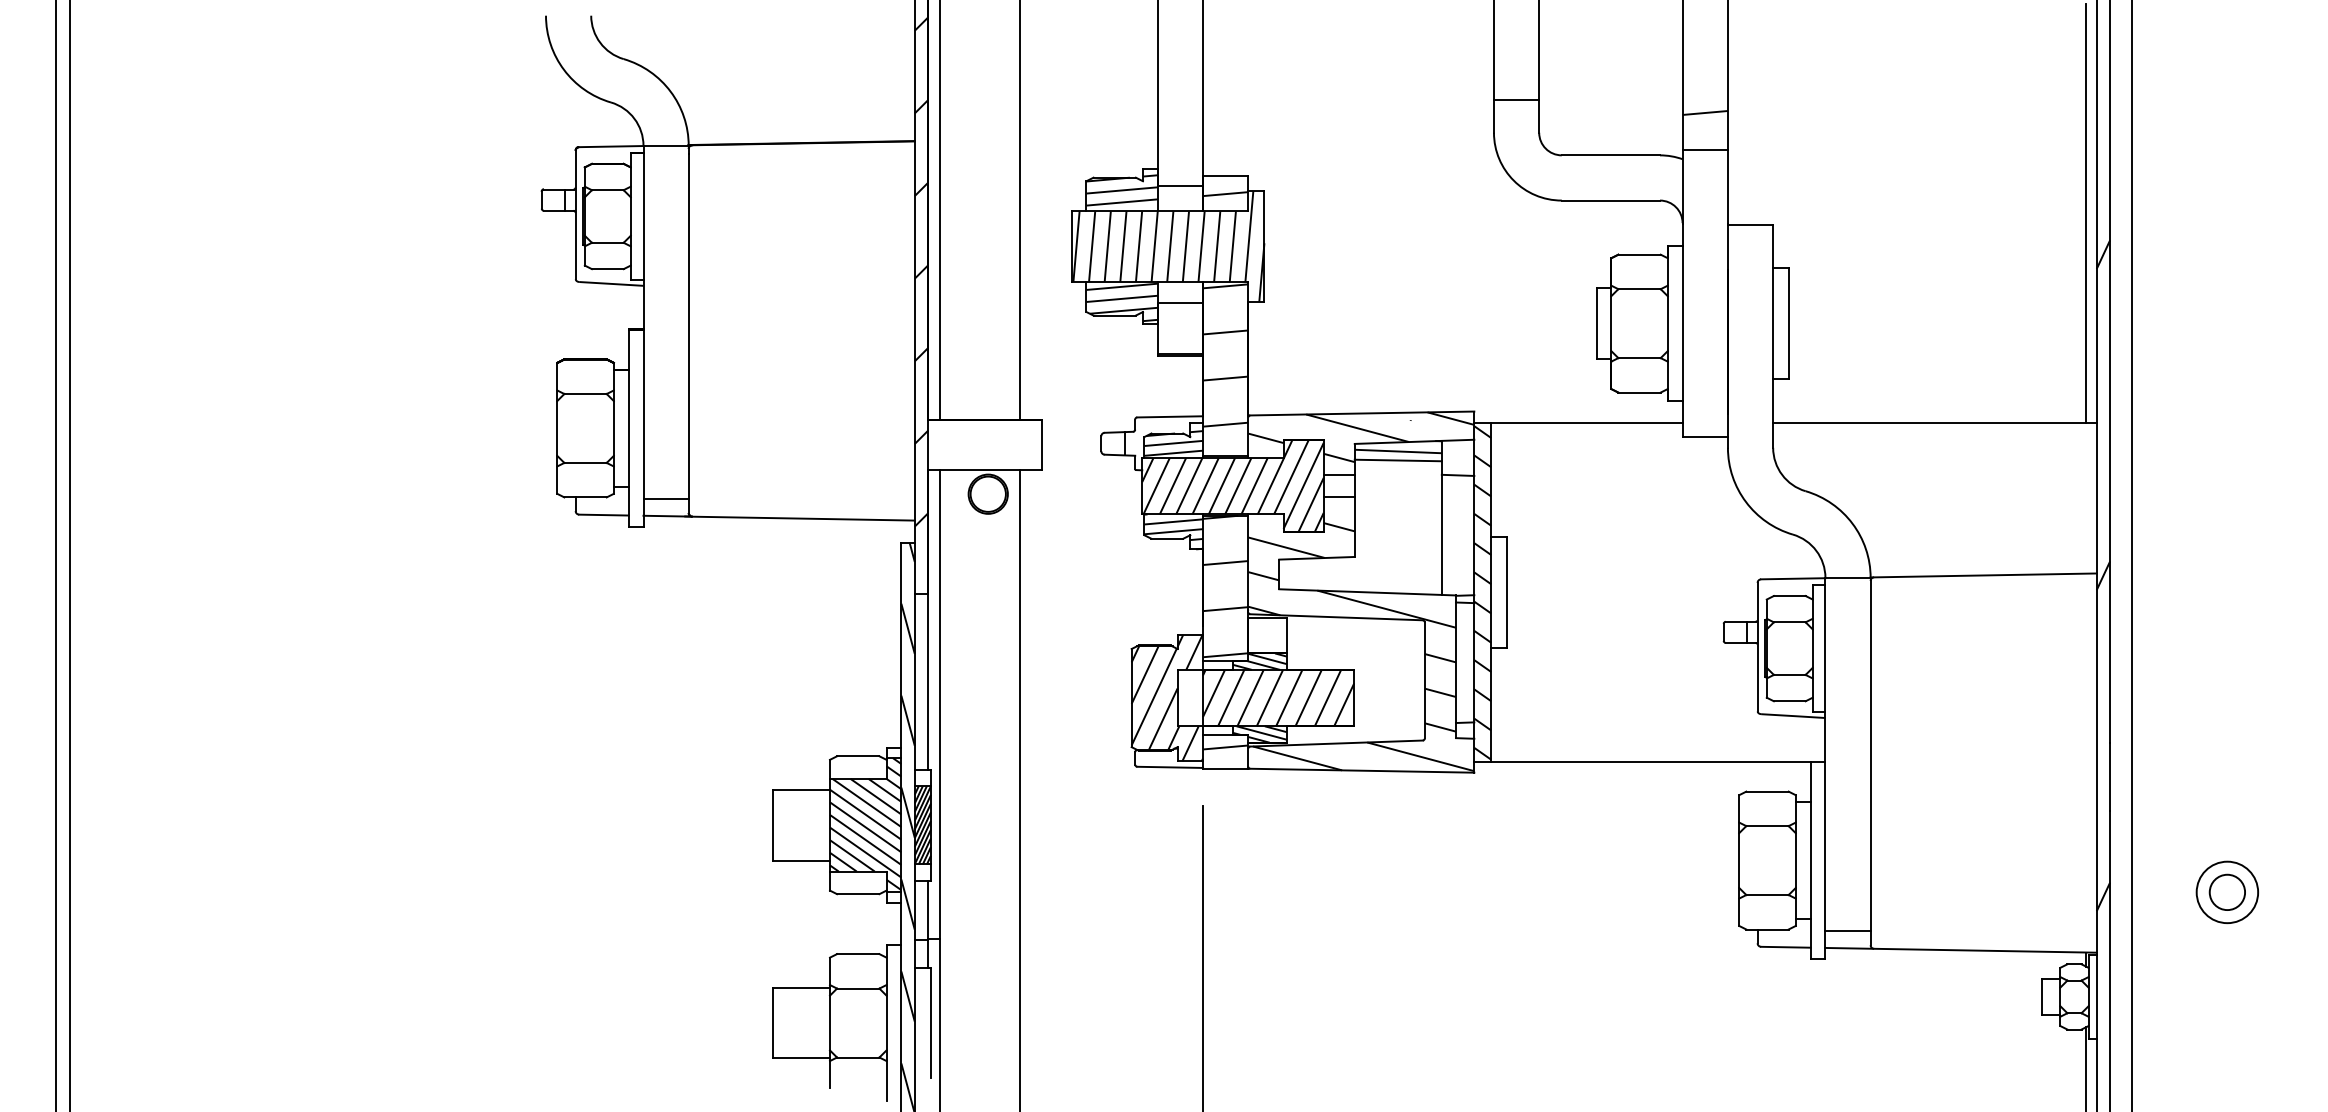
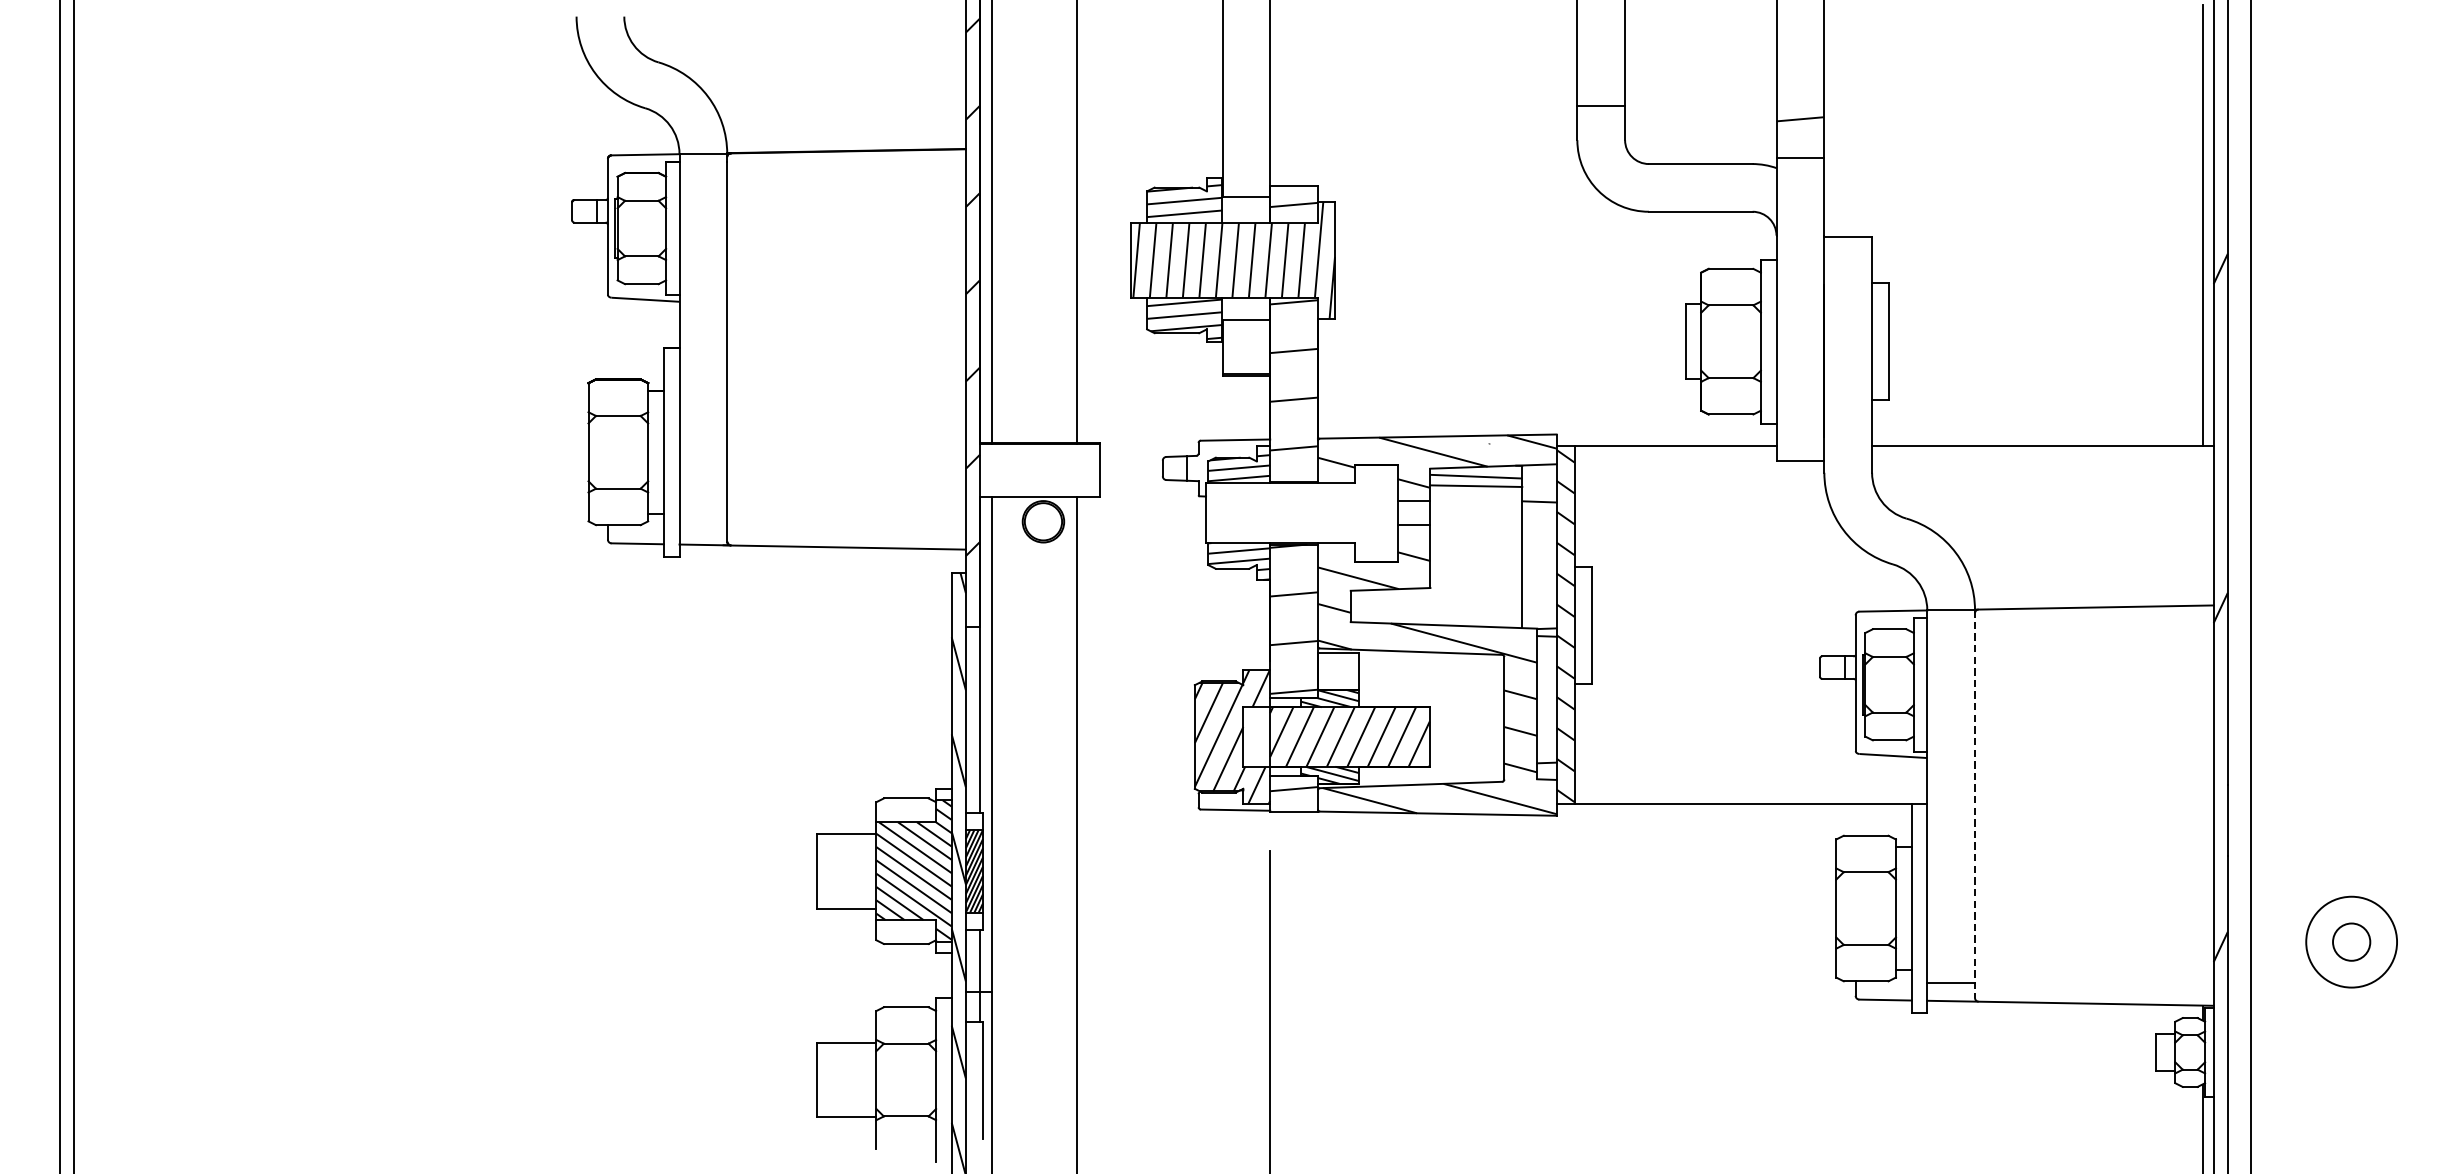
hatch: (1232, 486) -> (1301, 513), removed
line: (665, 499) -> (702, 527), removed
line: (1870, 761) -> (1974, 803), solid -> dashed
circle: (2227, 892) -> (2351, 942), size x1.4

